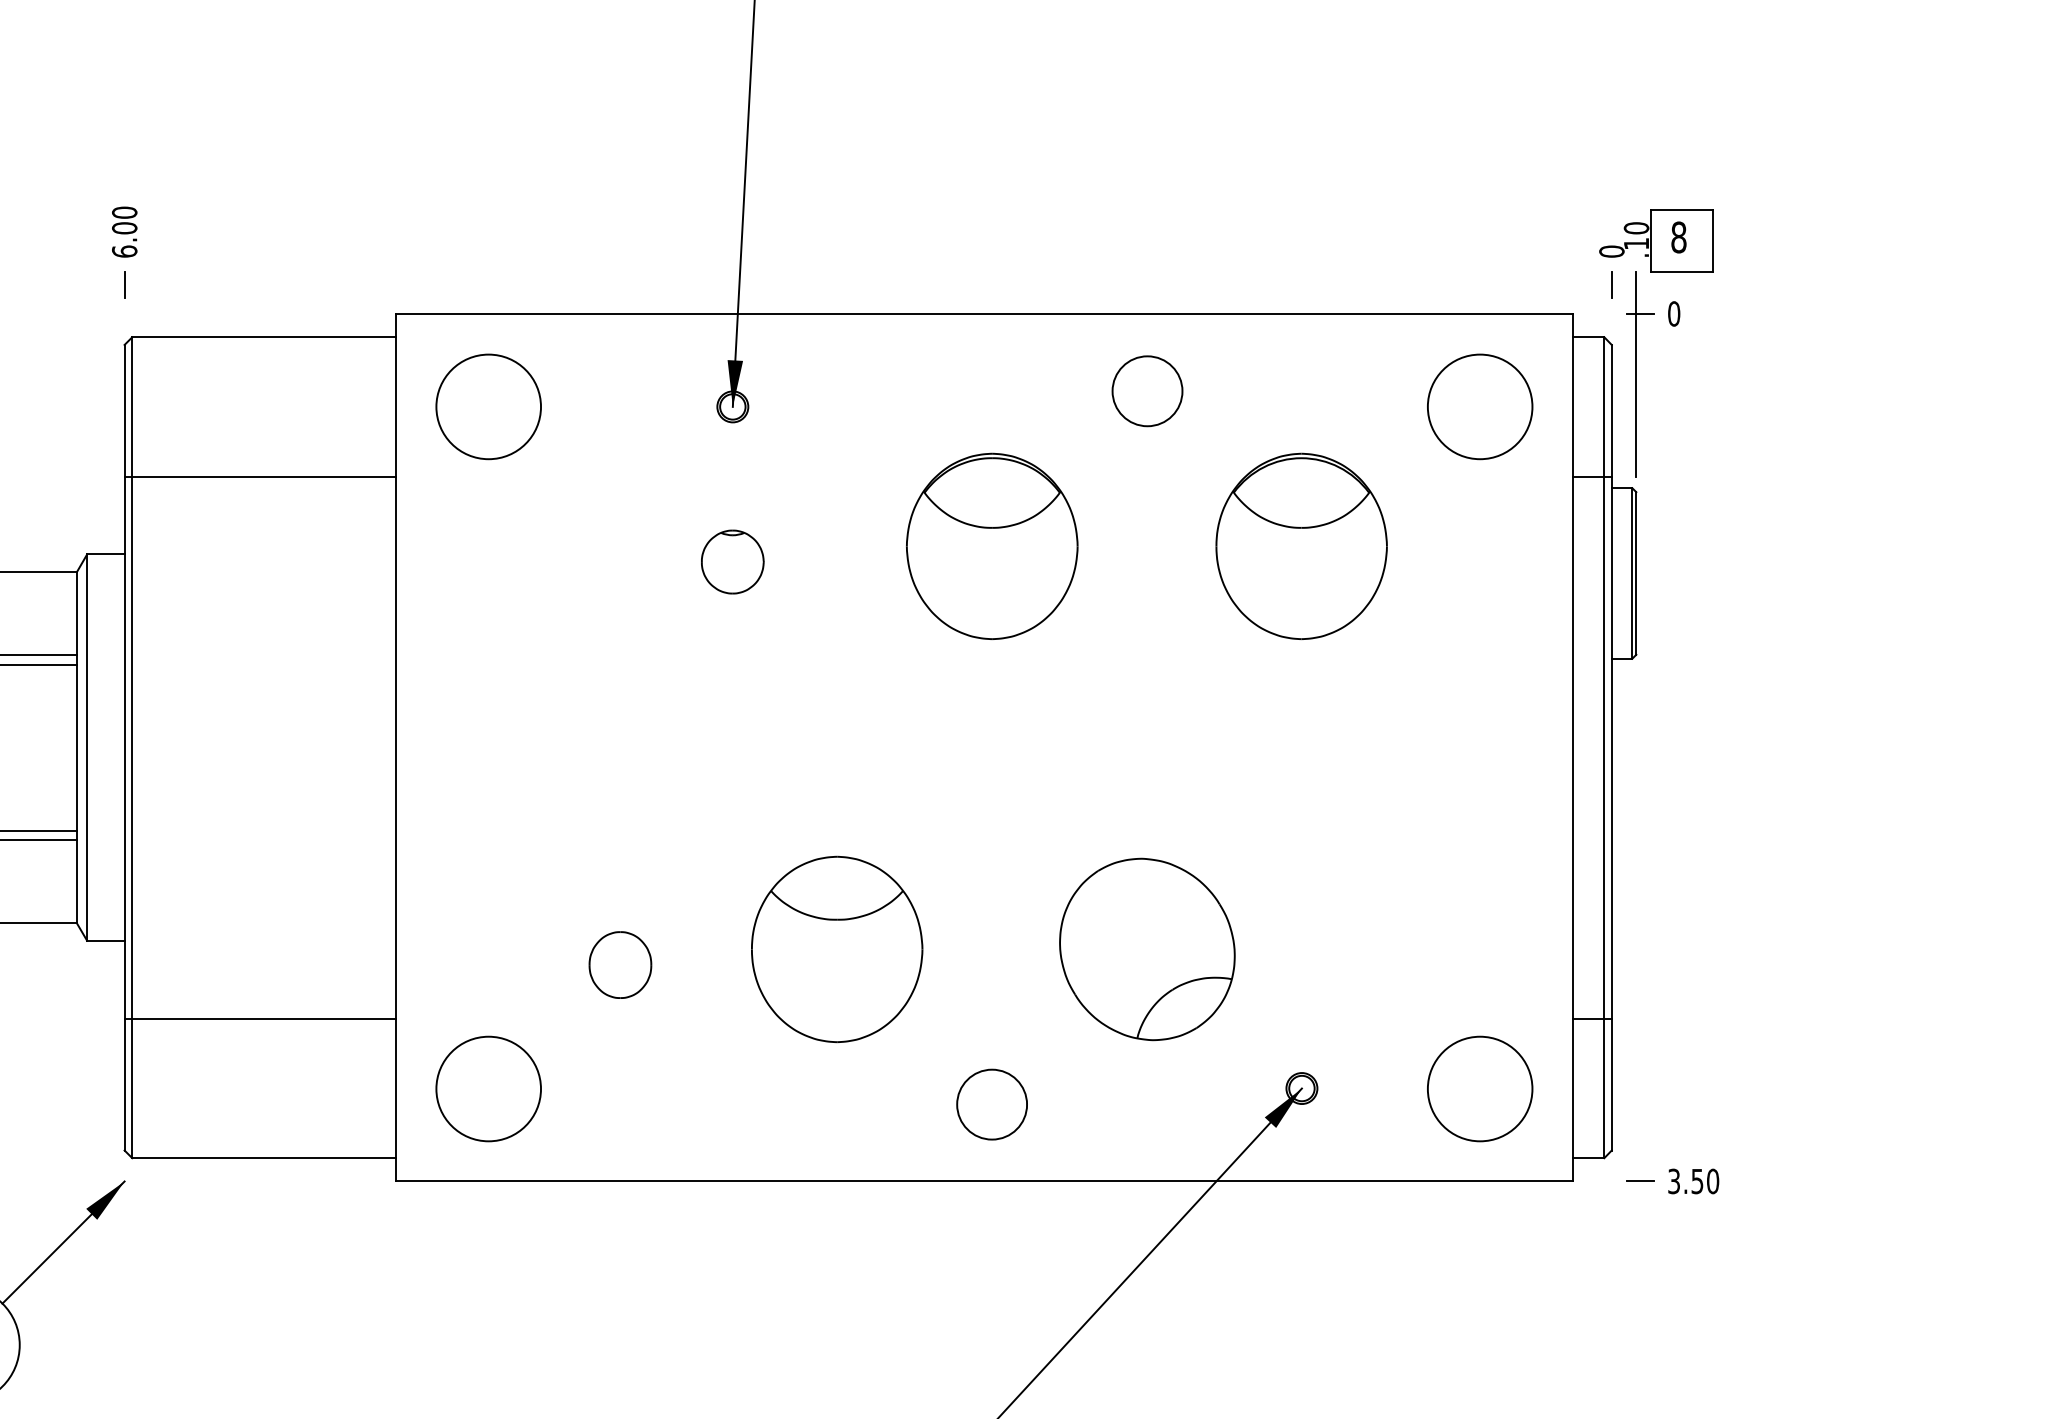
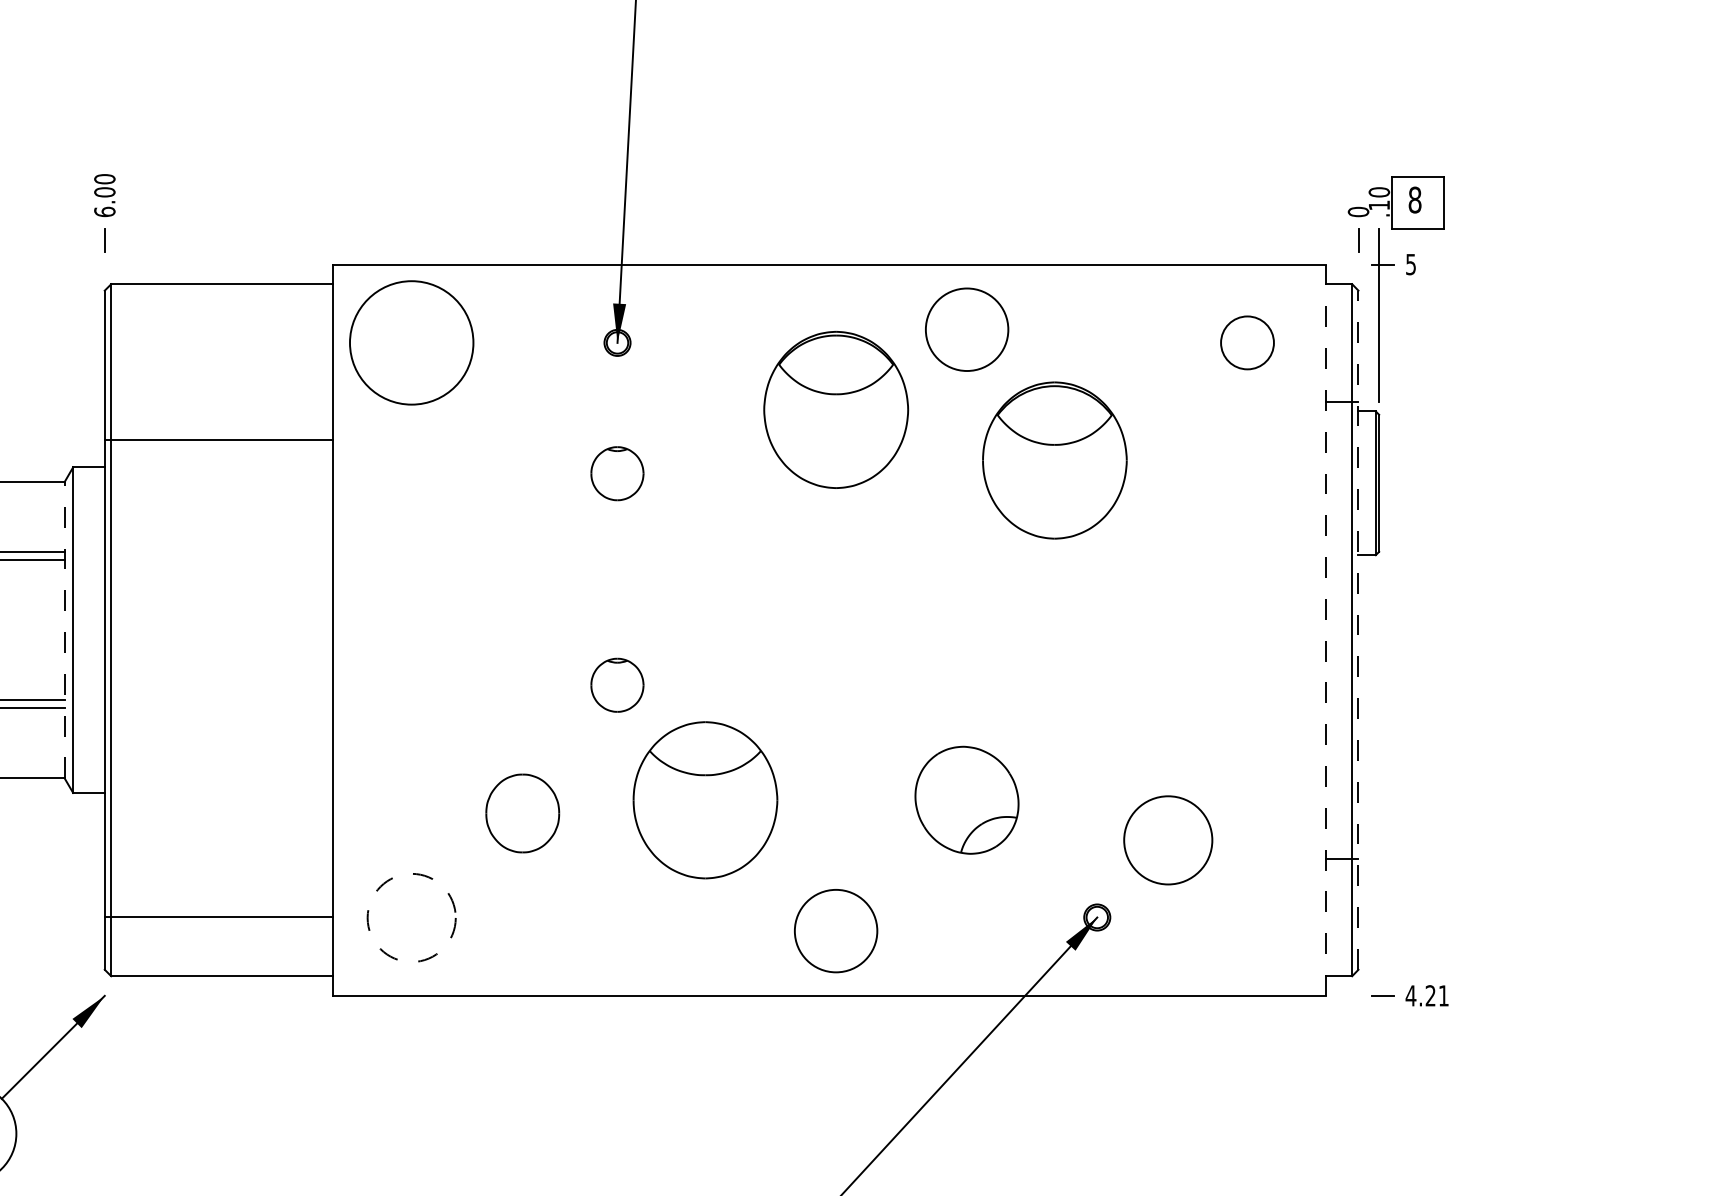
text: (1674, 313) -> (1411, 264), 0 -> 5
circle: (1147, 391) -> (967, 329), size x1.4
circle: (488, 406) -> (411, 342), size x1.4
circle: (1479, 406) -> (1246, 342), size x0.6
line: (259, 476) -> (218, 439), moved
part: (992, 545) -> (836, 409), moved
part: (1301, 545) -> (1054, 459), moved
line: (77, 747) -> (65, 630), solid -> dashed
line: (1573, 747) -> (1326, 630), solid -> dashed
line: (1611, 747) -> (1358, 630), solid -> dashed
part: (732, 812) -> (617, 684), added
part: (1147, 949) -> (967, 800), size x0.7
part: (620, 964) -> (522, 812), size x1.4
line: (259, 1018) -> (218, 916), moved
circle: (488, 1088) -> (411, 917), solid -> dashed
circle: (1480, 1088) -> (1168, 839), moved
circle: (992, 1104) -> (836, 930), size x1.4
text: (1693, 1181) -> (1427, 995), 3.50 -> 4.21

